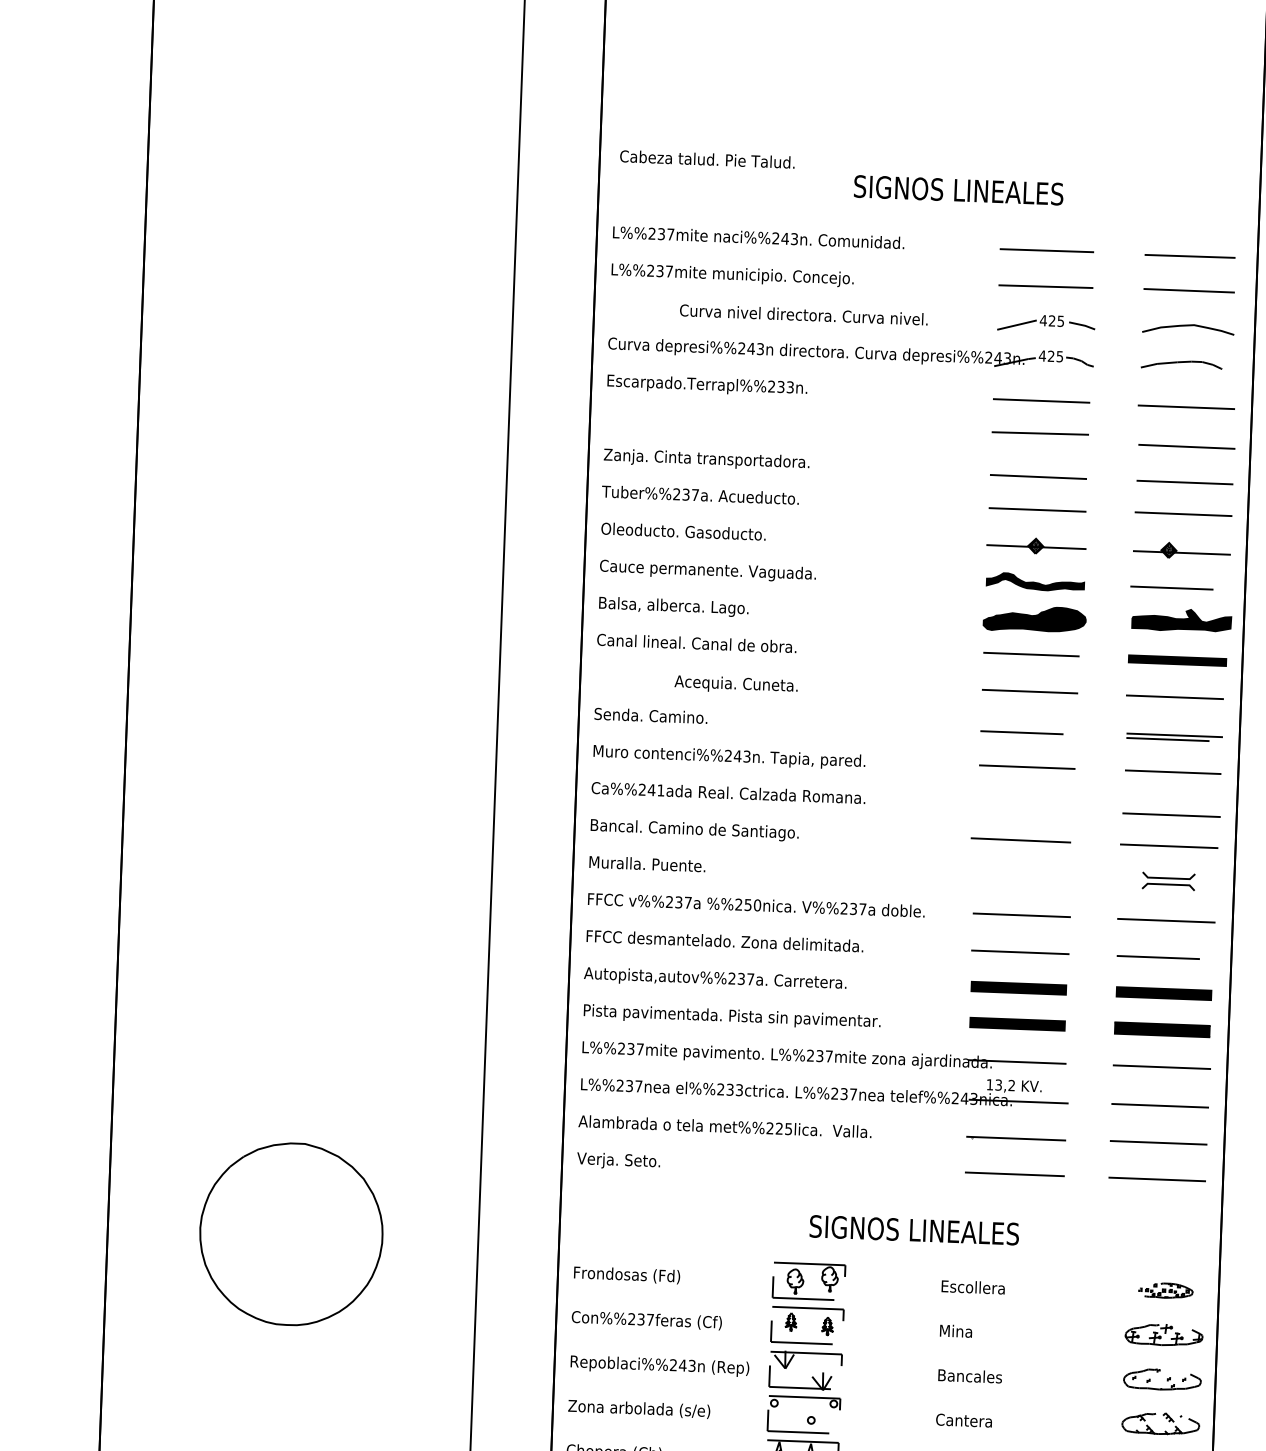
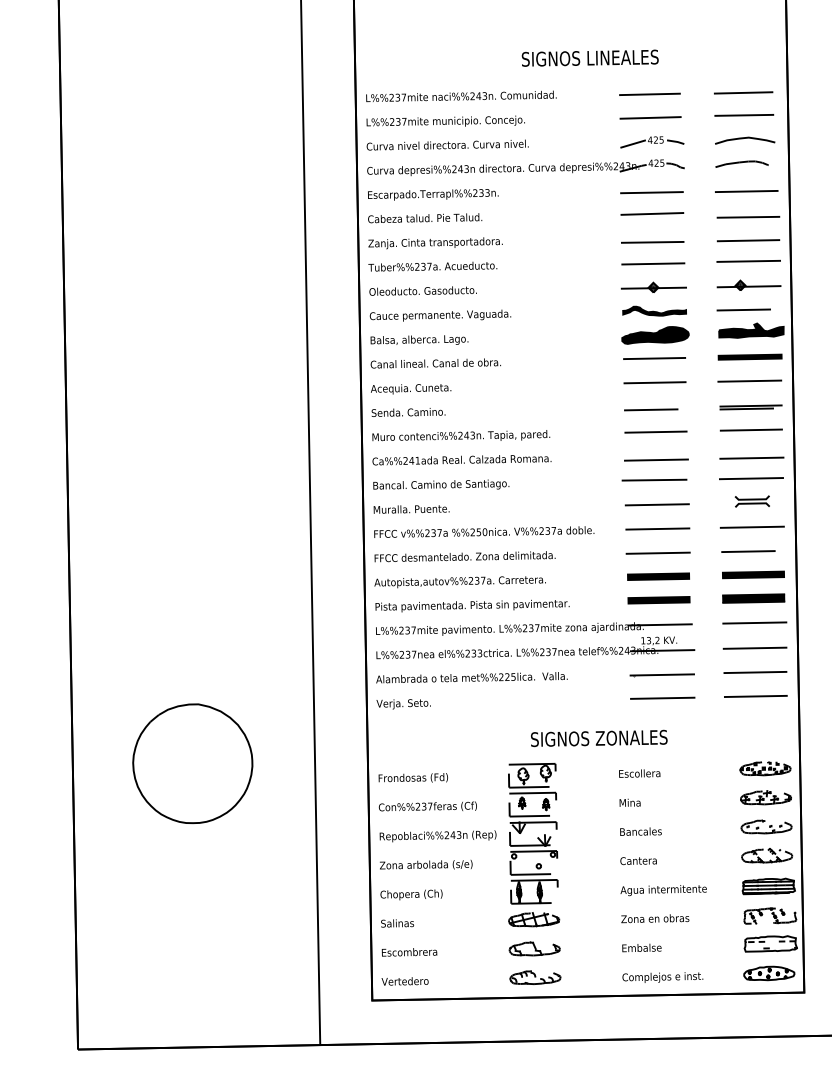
text: (708, 159) -> (425, 218), moved
text: (803, 313) -> (447, 144), moved
text: (736, 685) -> (411, 389), moved
line: (1024, 808) -> (655, 459), added
line: (1021, 877) -> (656, 504), added
text: (933, 1229) -> (611, 737), SIGNOS LINEALES -> SIGNOS ZONALES
part: (1165, 1290) -> (765, 768), size x1.43

